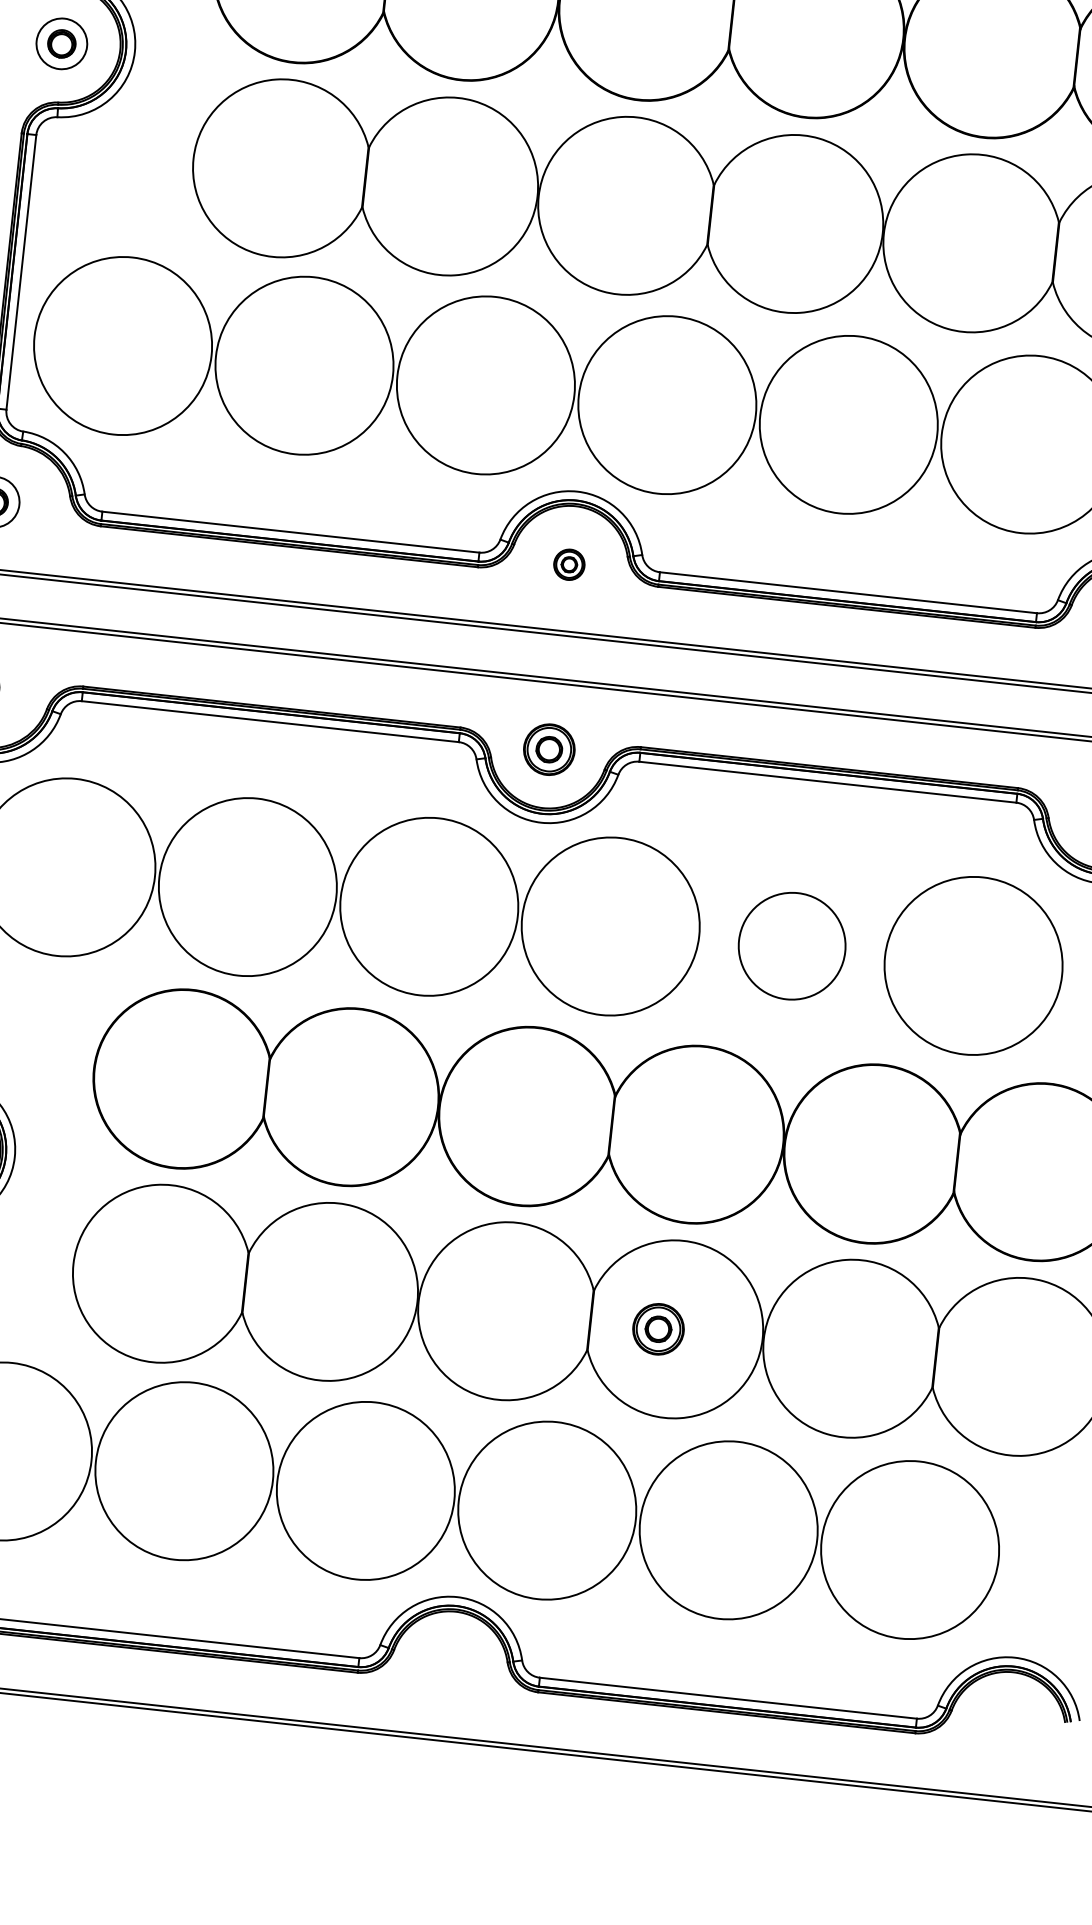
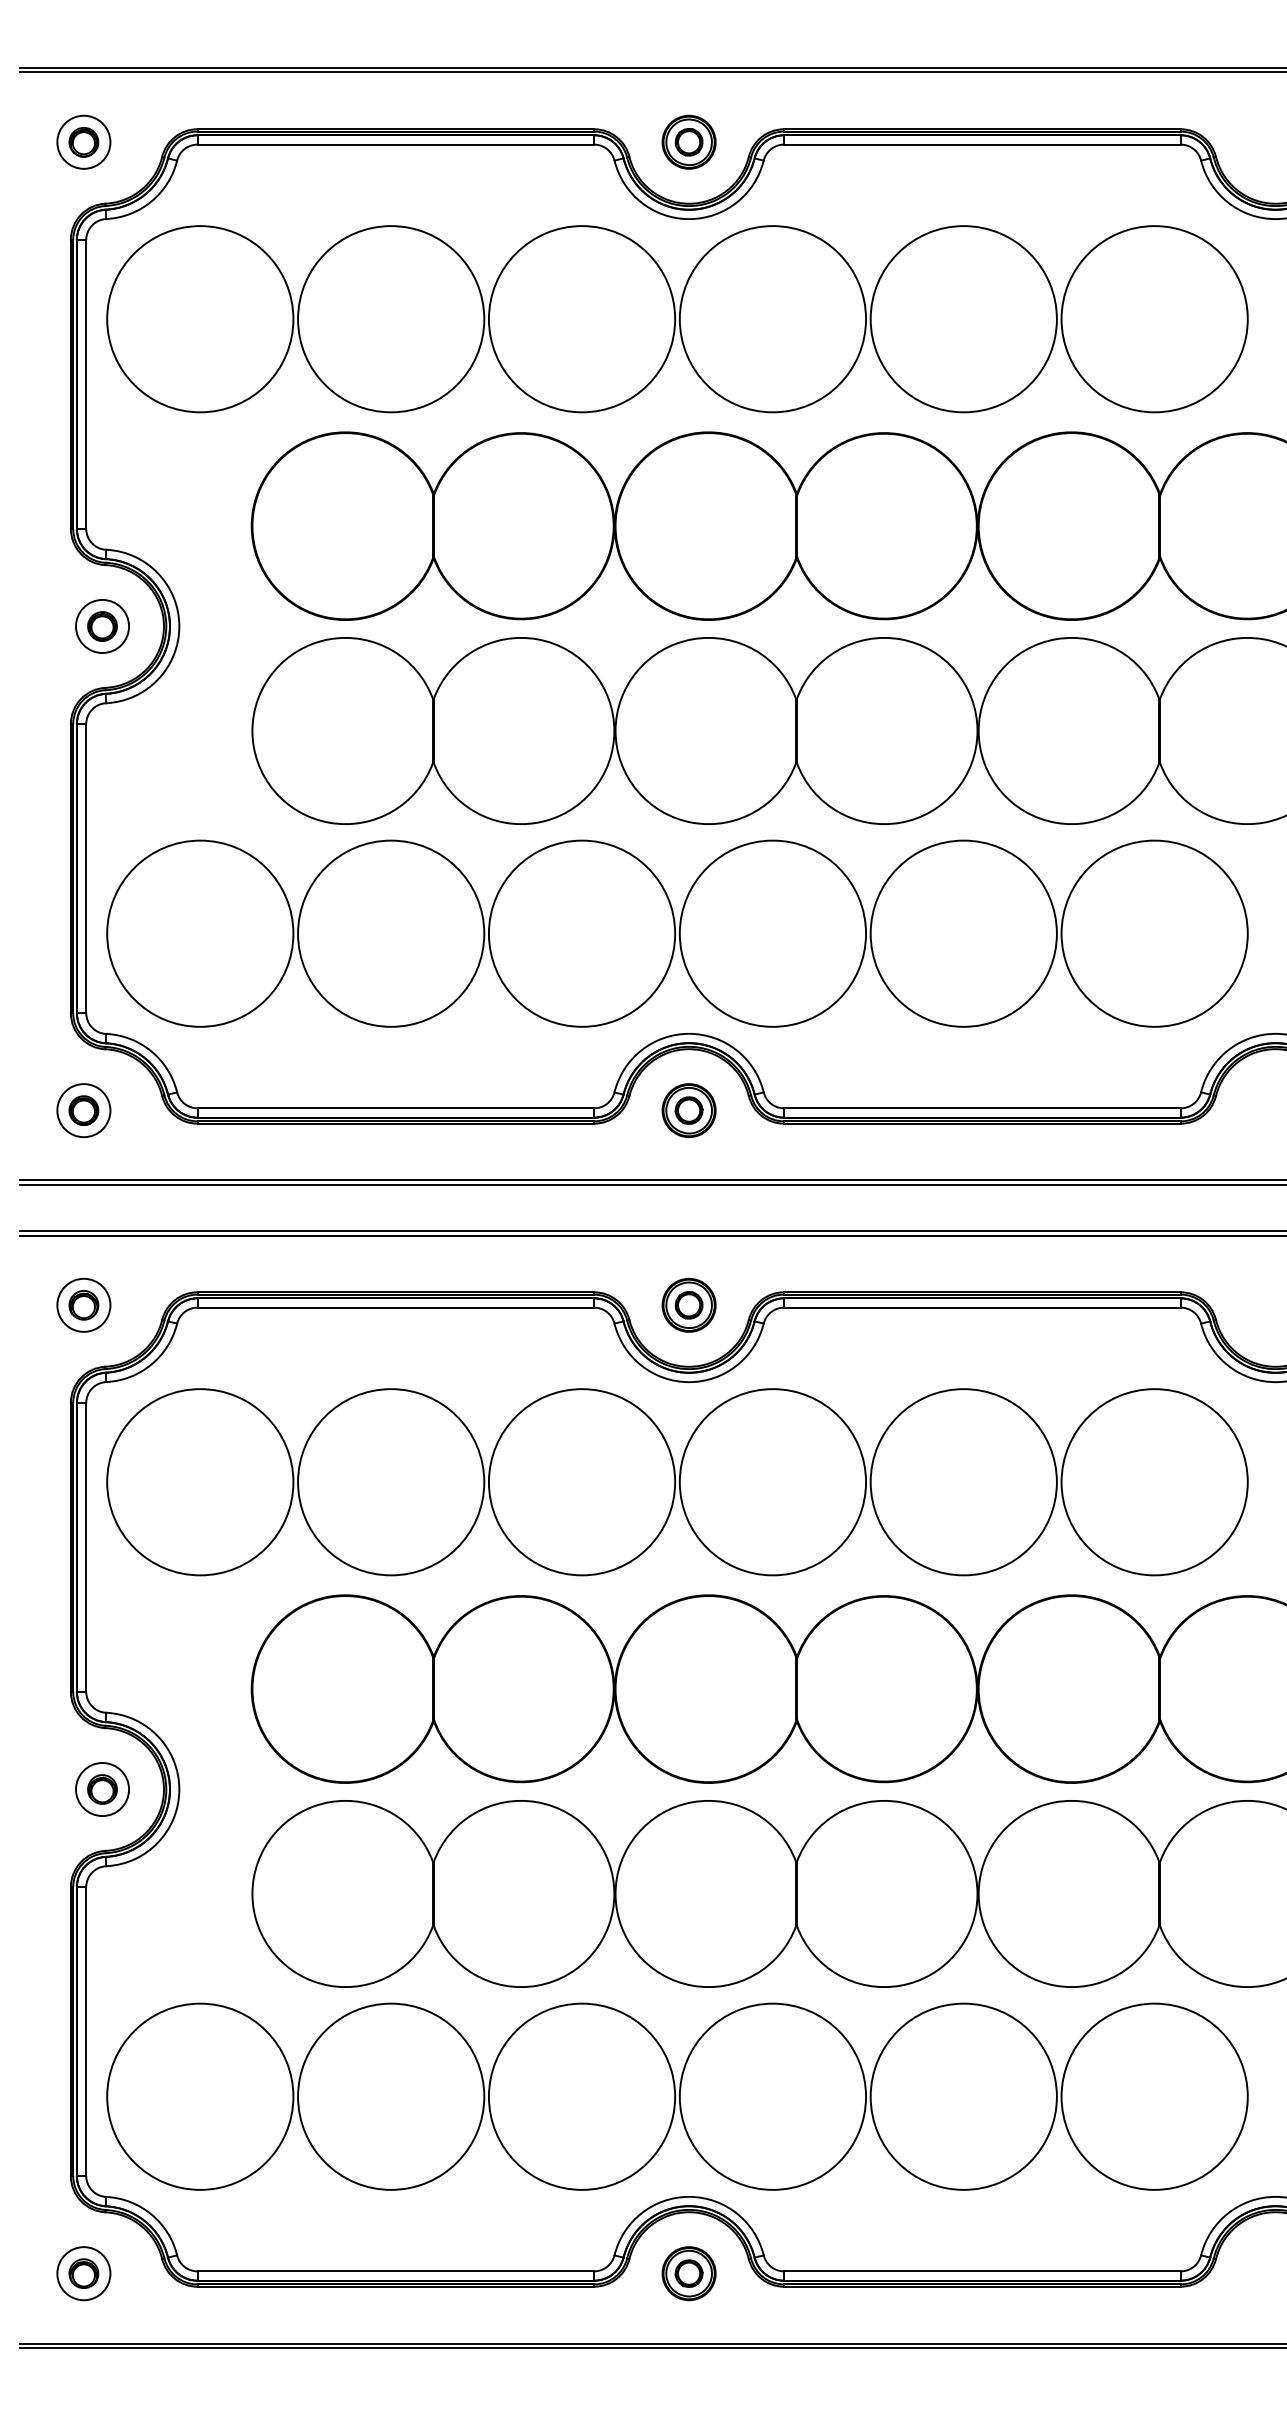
part: (568, 564) -> (688, 1110), size x1.67
circle: (791, 946) -> (963, 1482), size x1.67
part: (657, 1329) -> (688, 2273), moved

